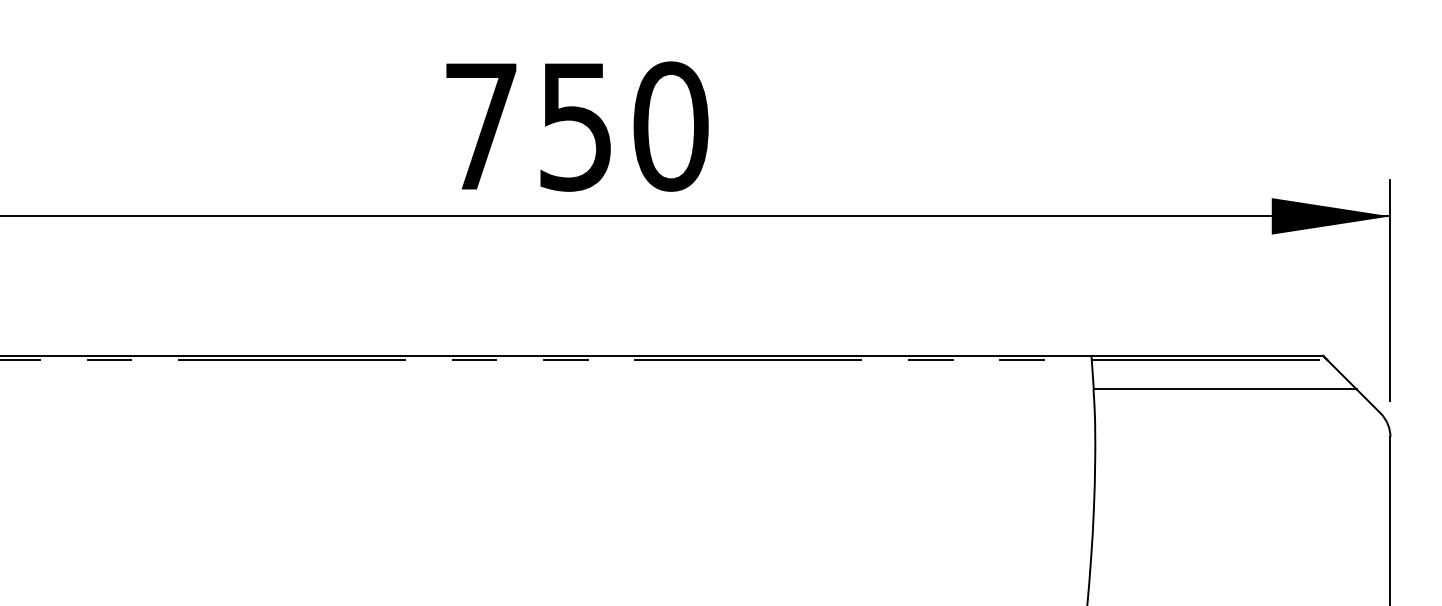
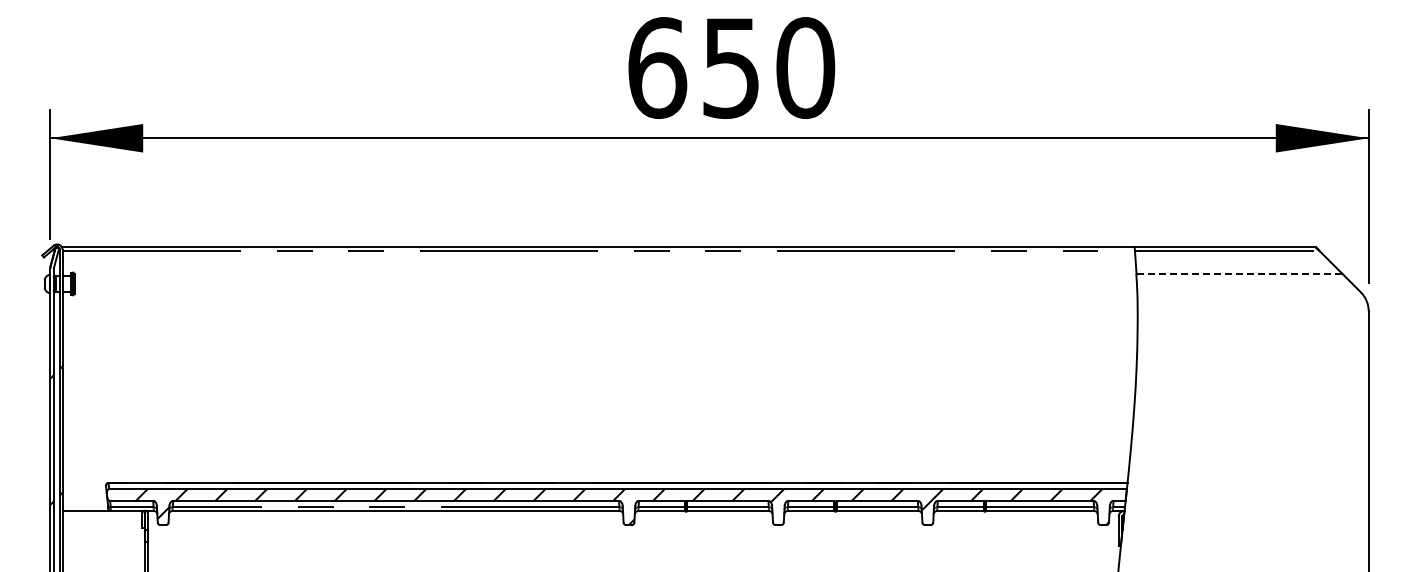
text: (481, 125) -> (657, 67), 750 -> 650
line: (1225, 389) -> (1239, 273), solid -> dashed

